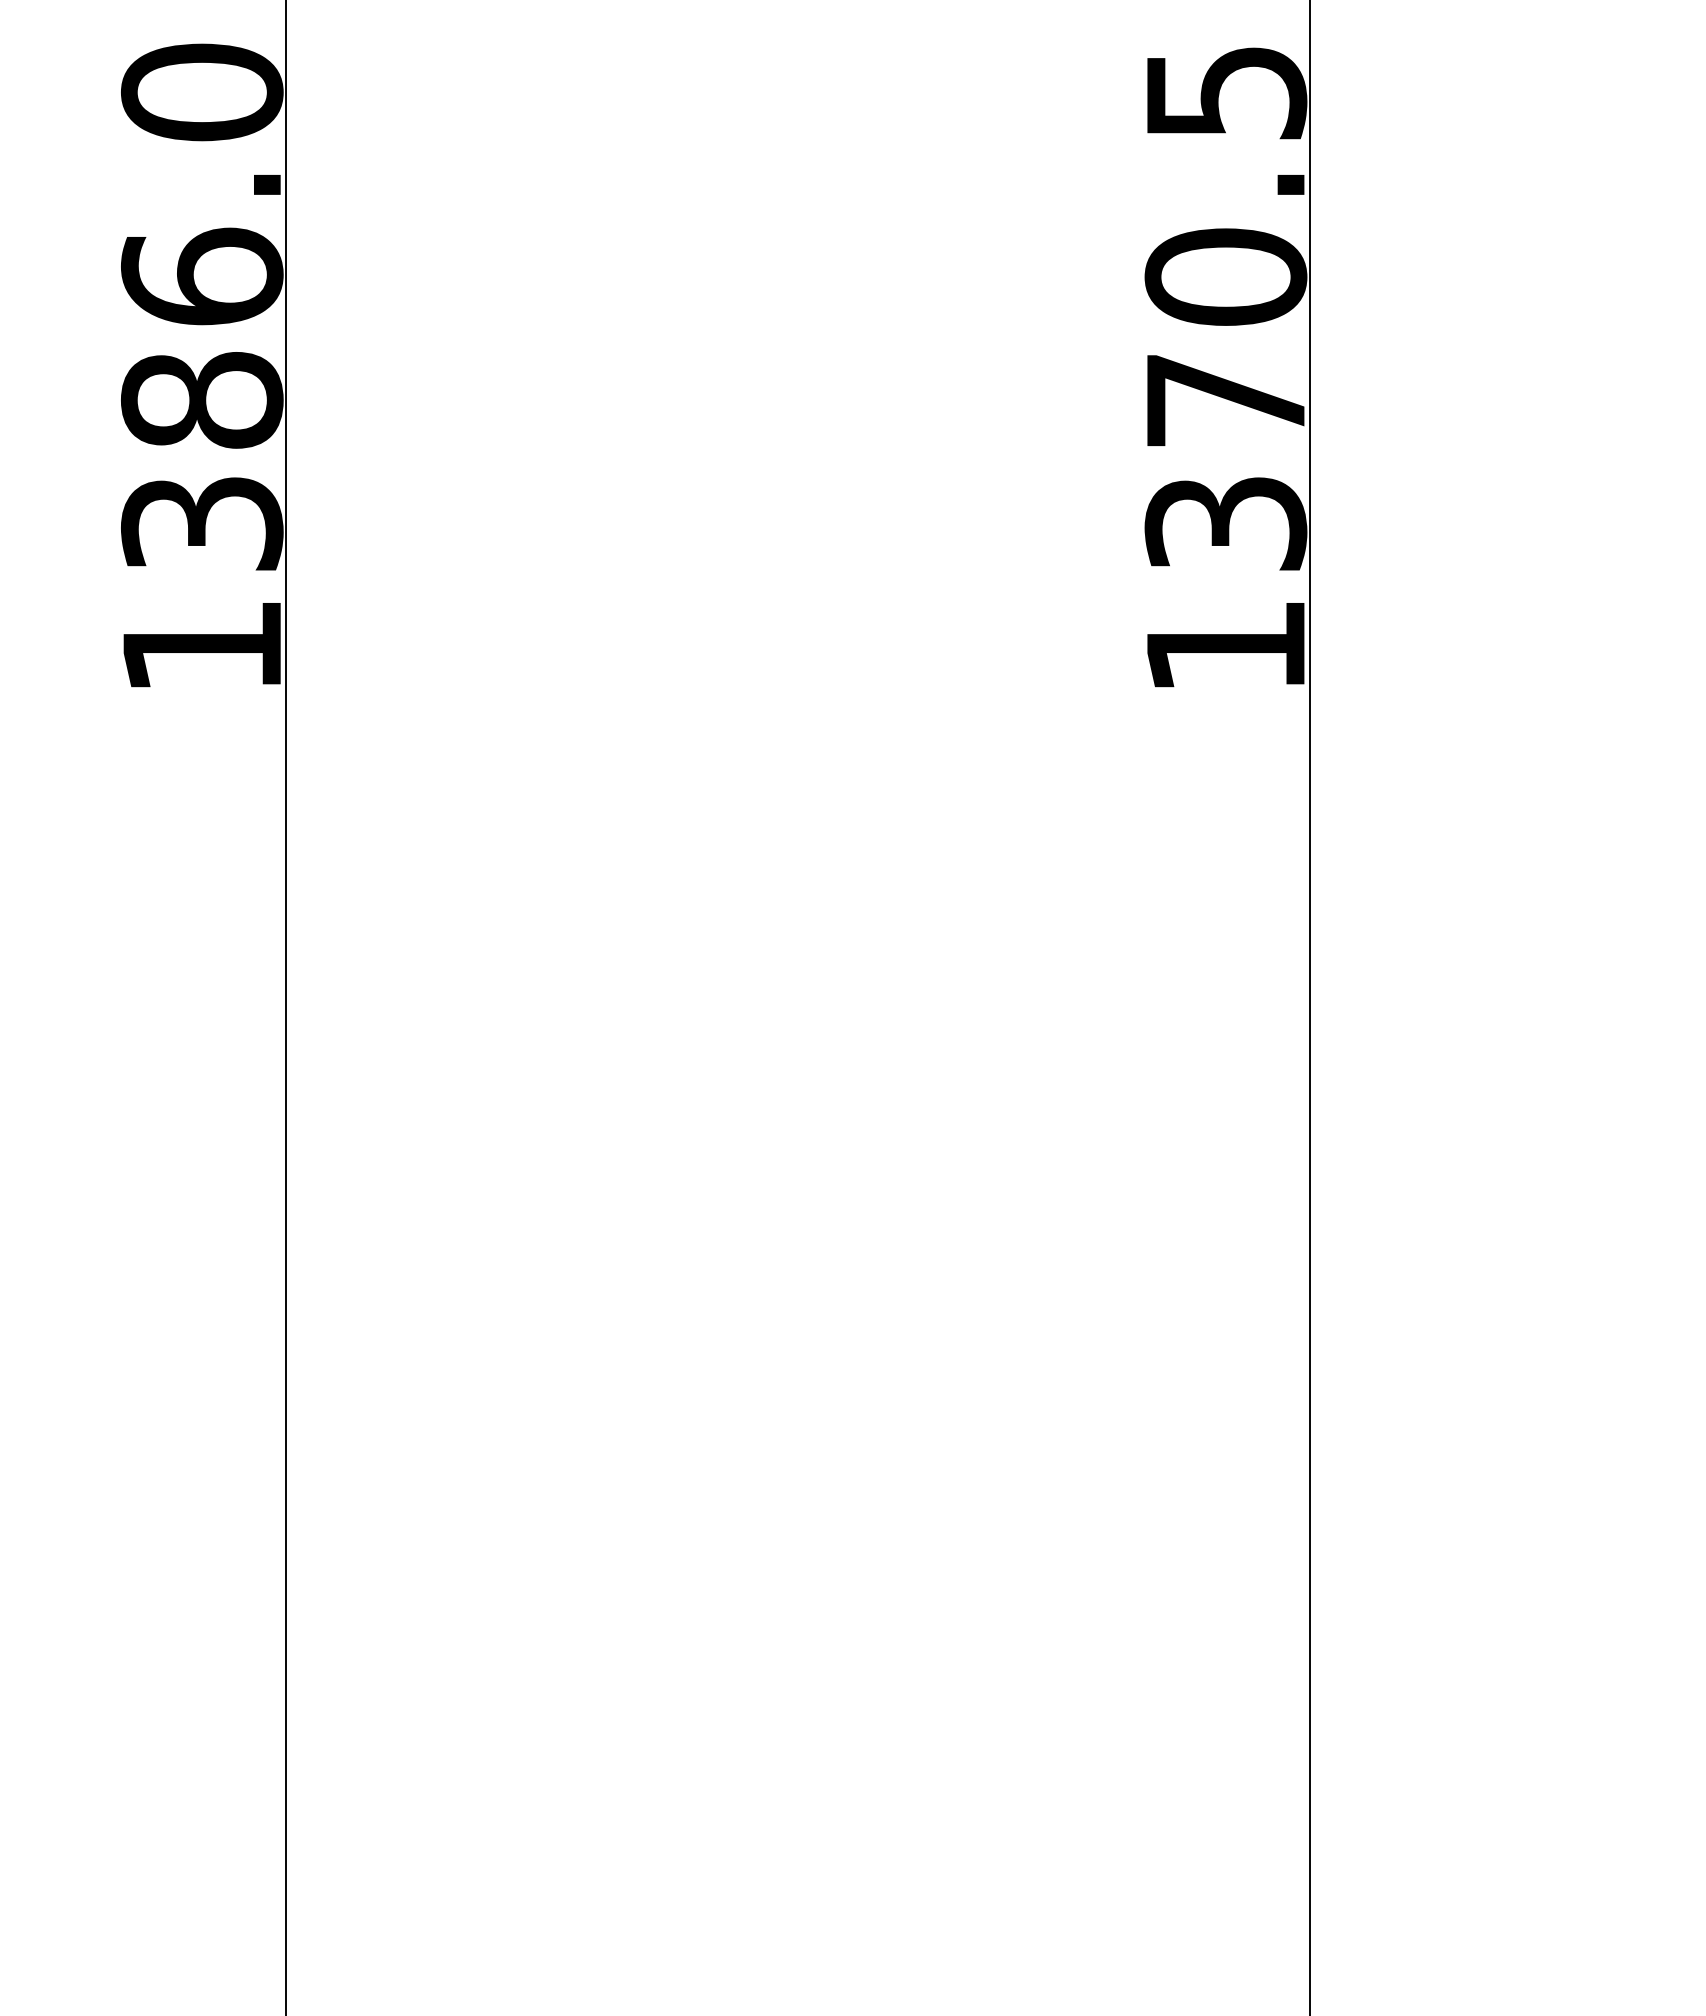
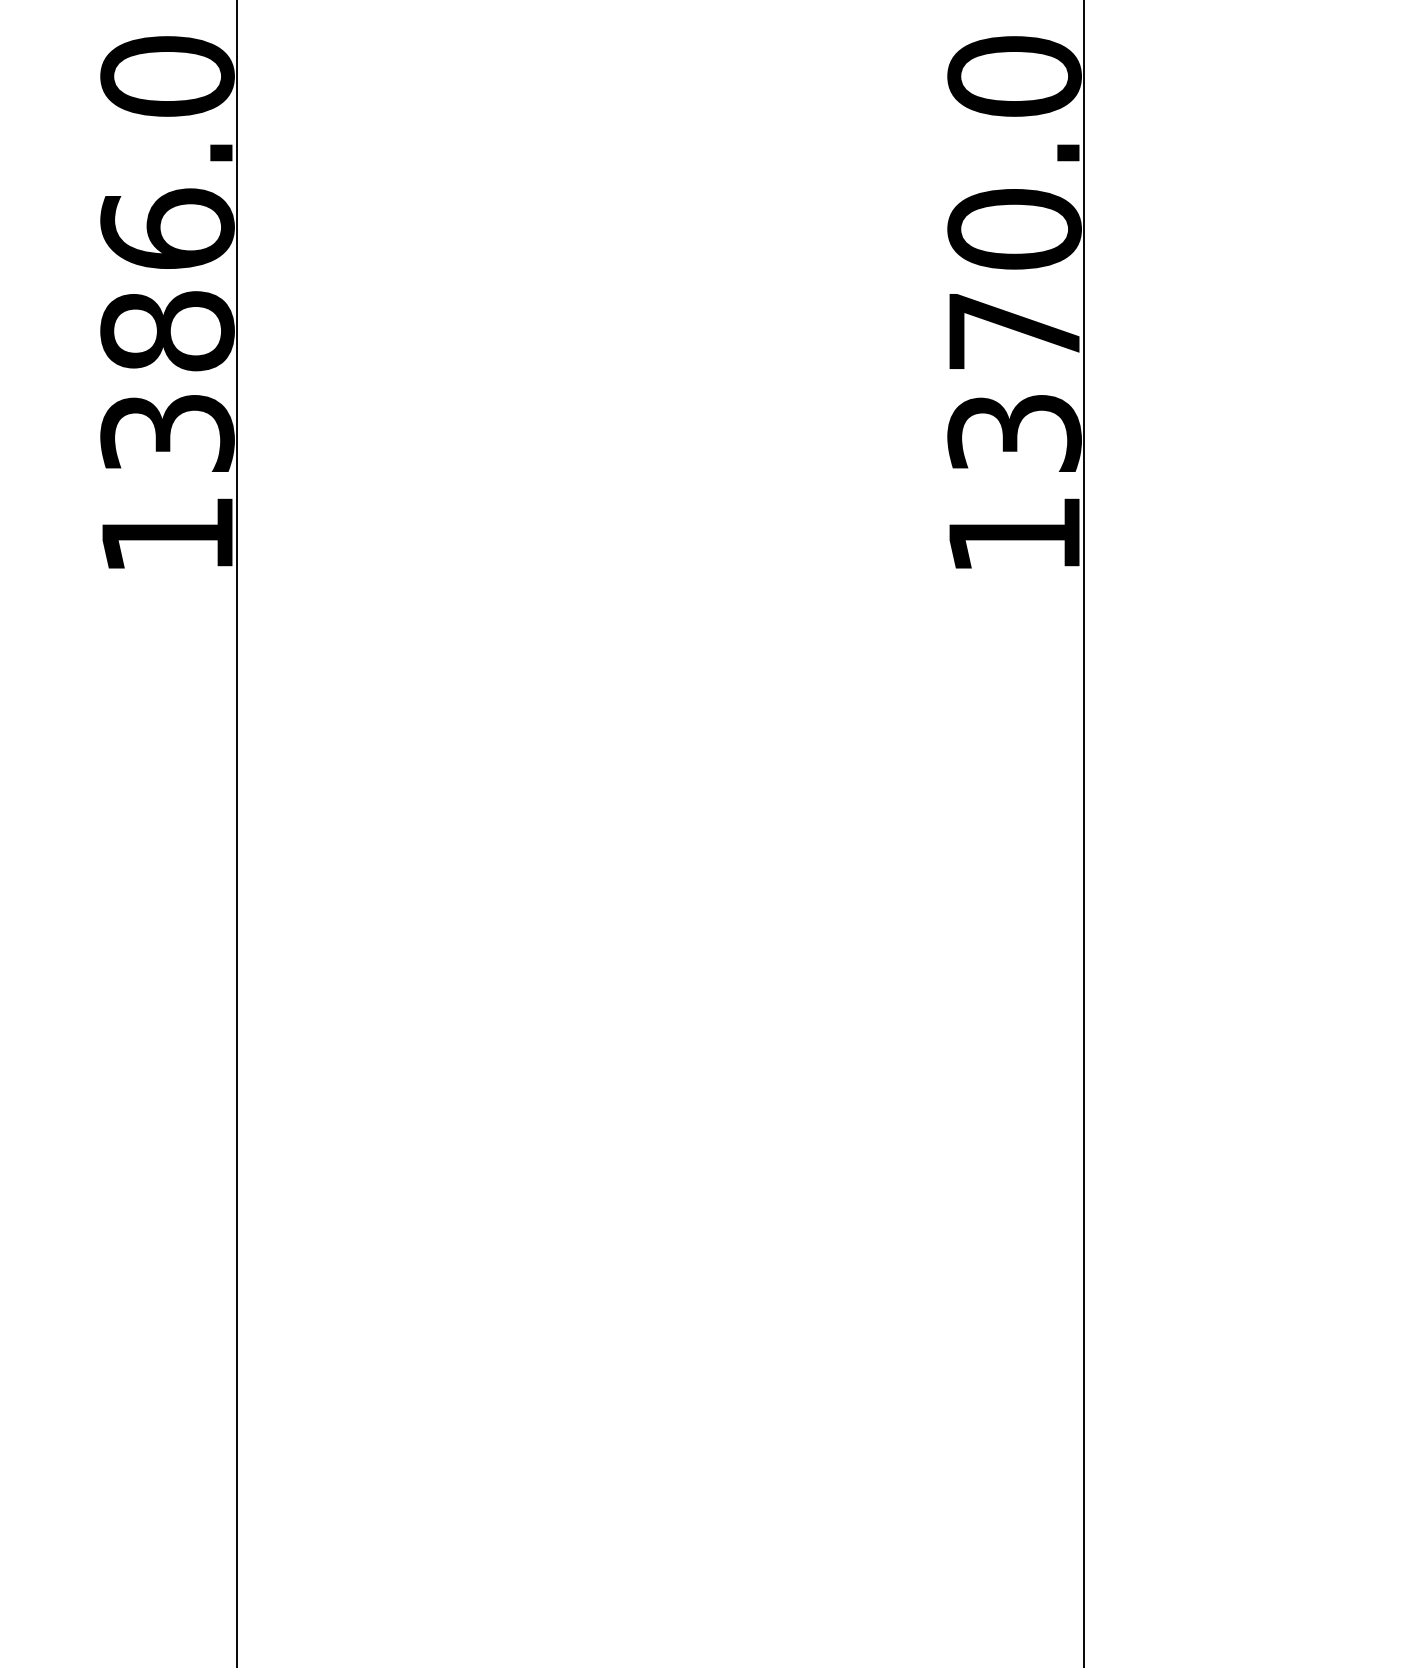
text: (1225, 92) -> (1014, 76), 1370.5 -> 1370.0

